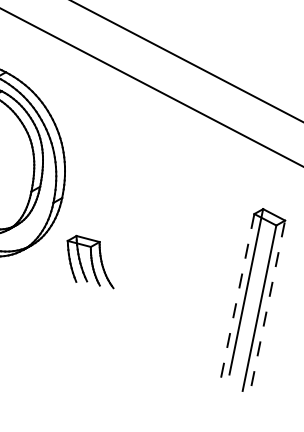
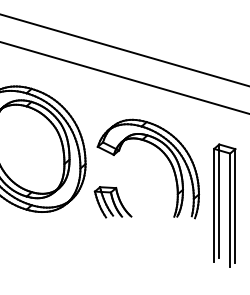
part: (177, 205) -> (162, 153), added
line: (238, 296) -> (214, 205), dashed -> solid
line: (268, 302) -> (235, 205), dashed -> solid

